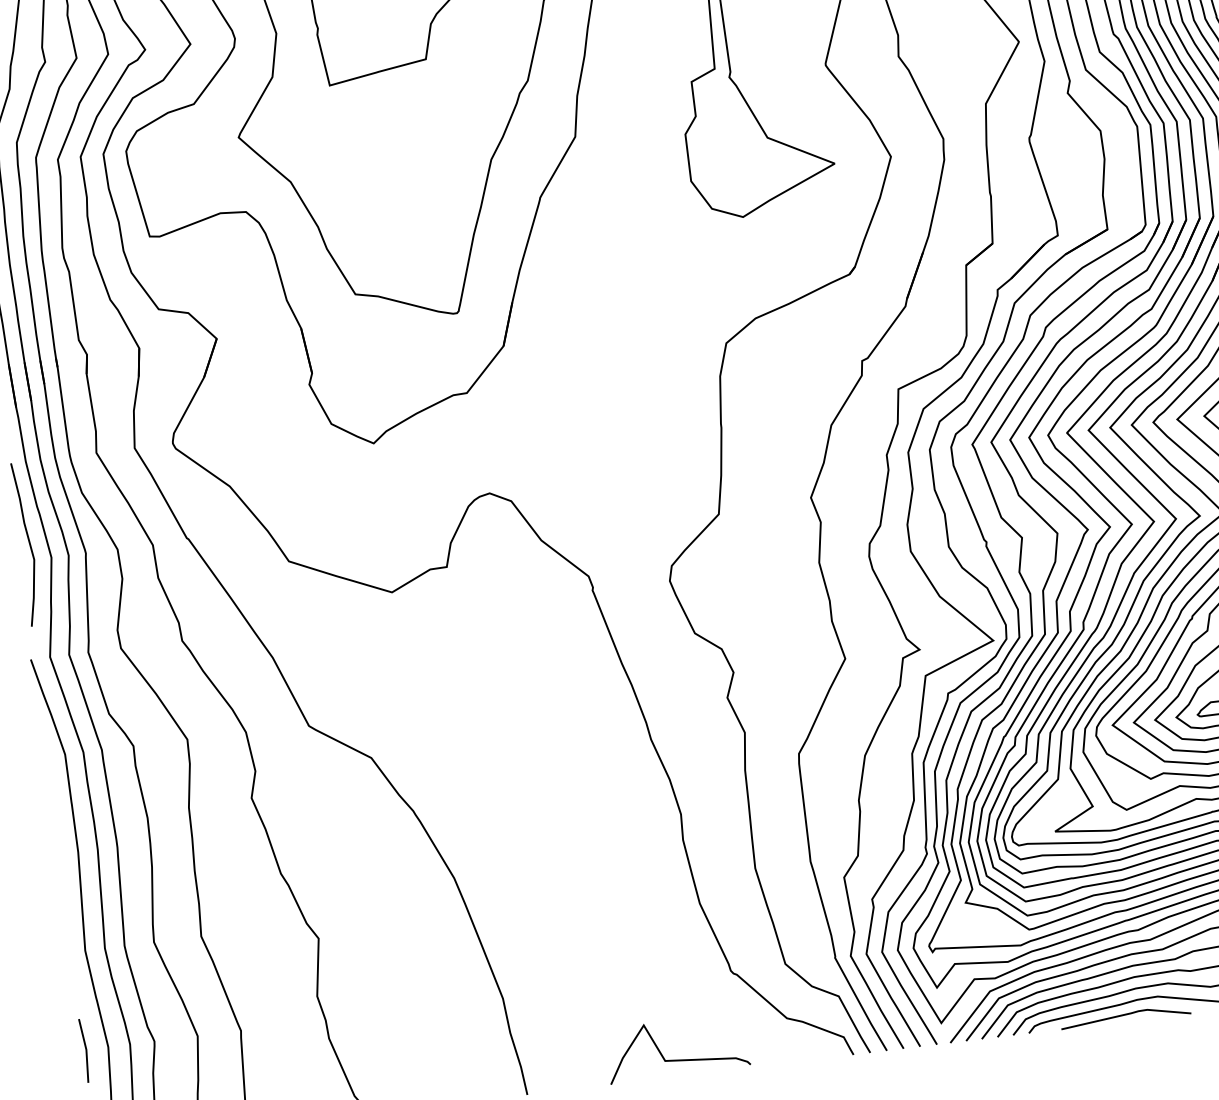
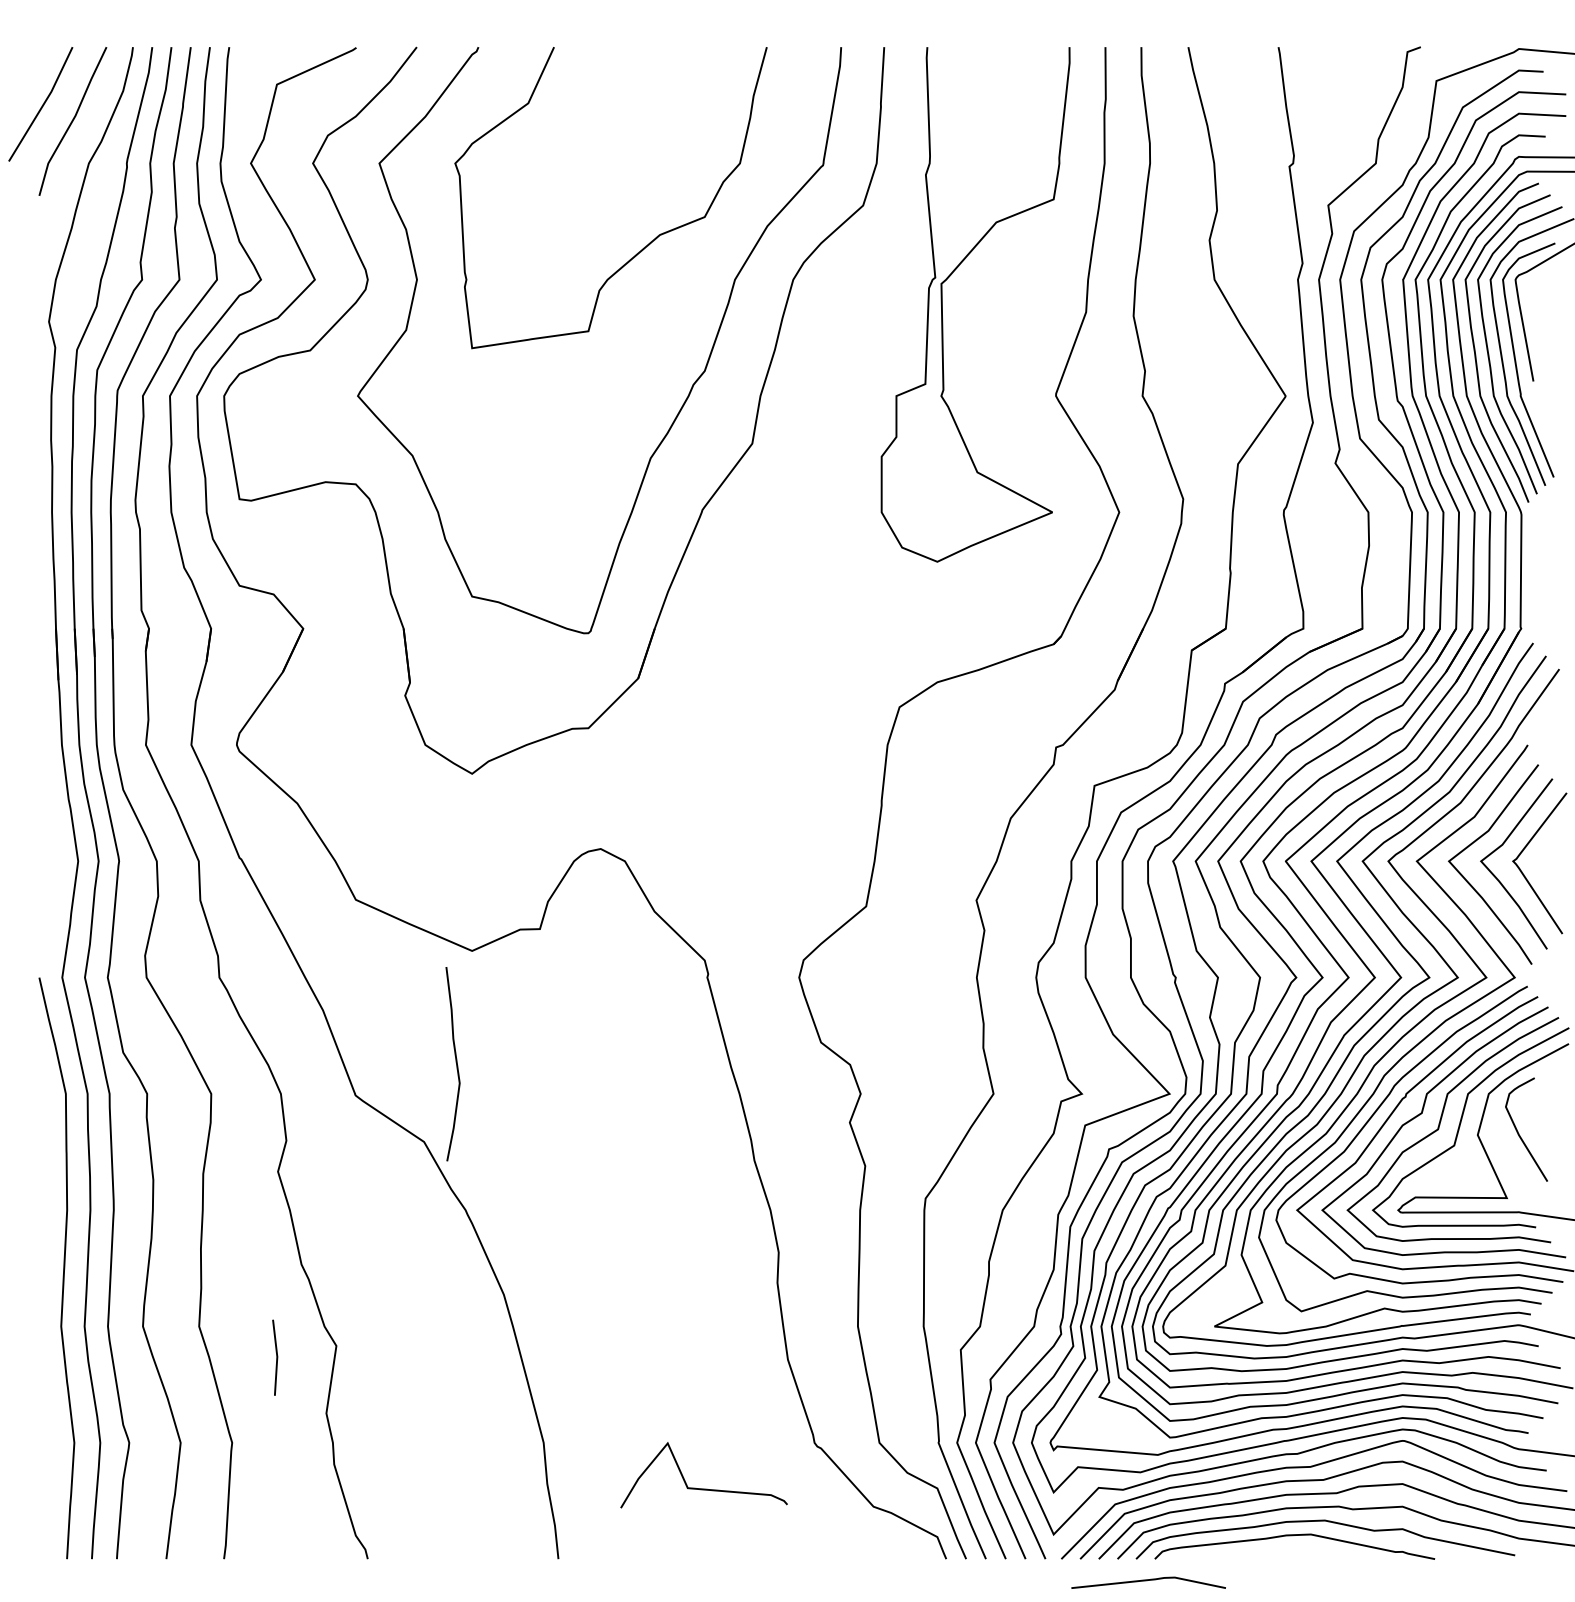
curve: (28, 542) -> (455, 1062), moved
line: (1124, 1015) -> (1147, 1581), moved
line: (85, 1050) -> (276, 1357), moved
curve: (678, 1059) -> (703, 1488), moved

